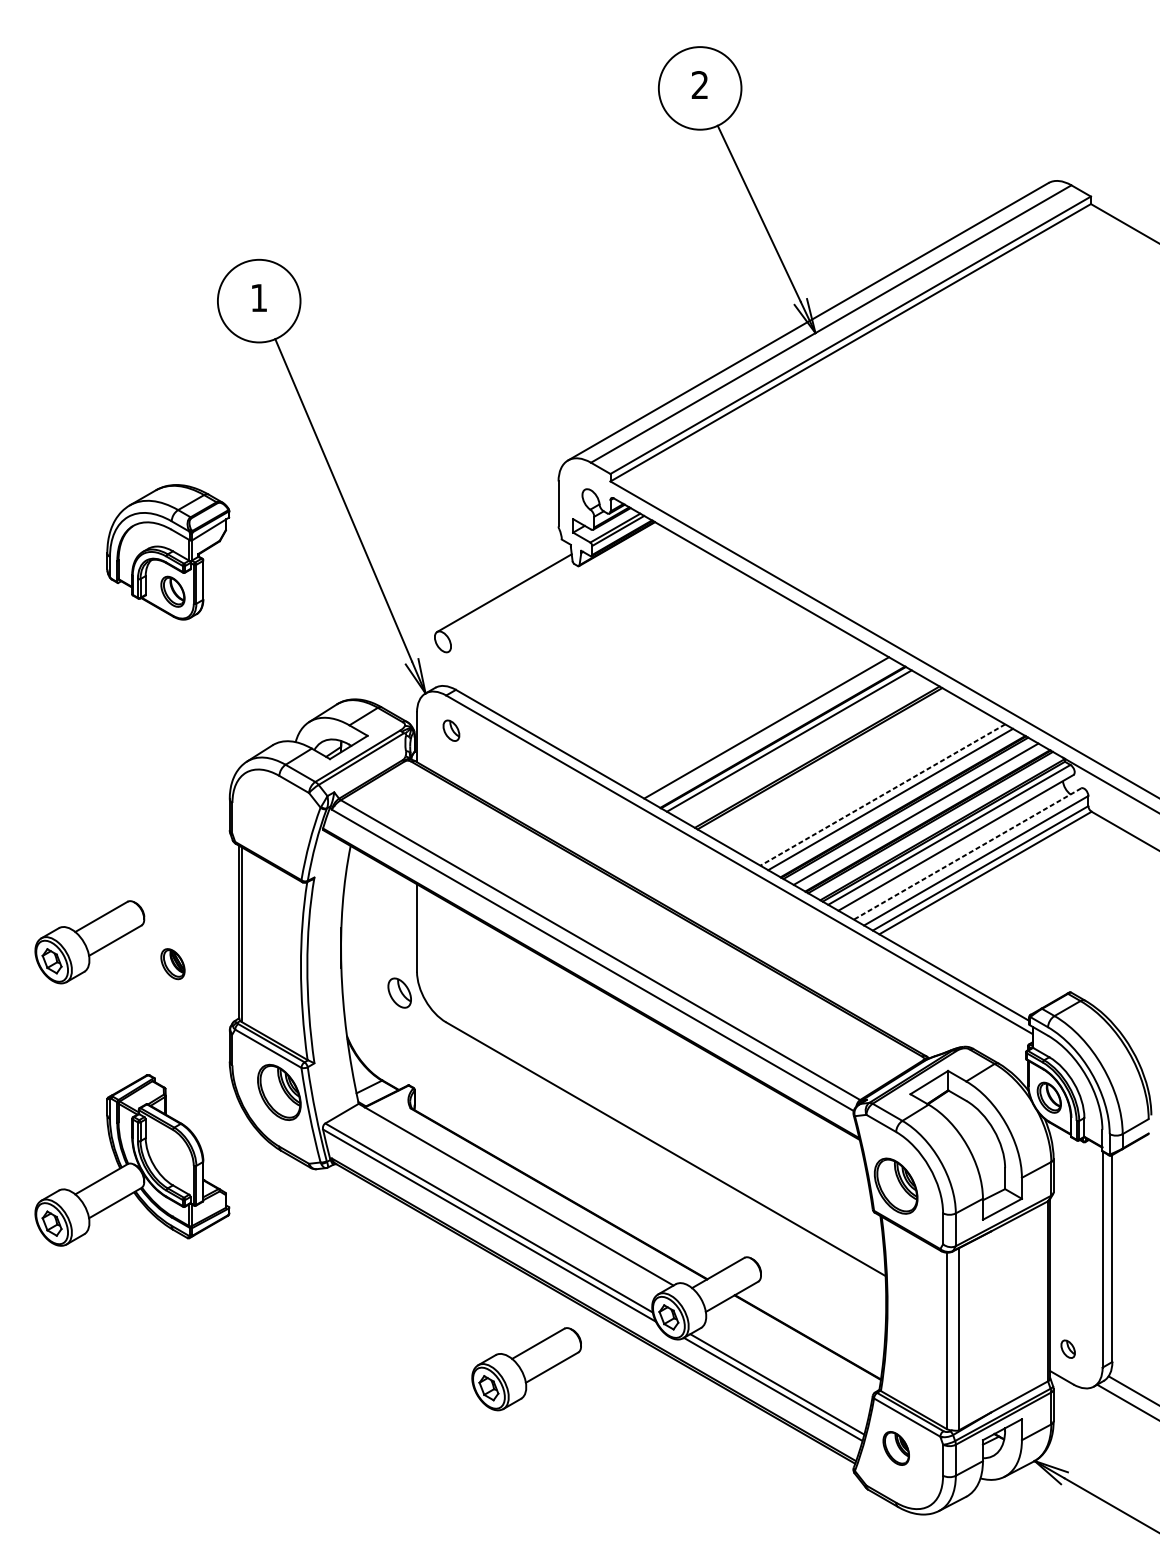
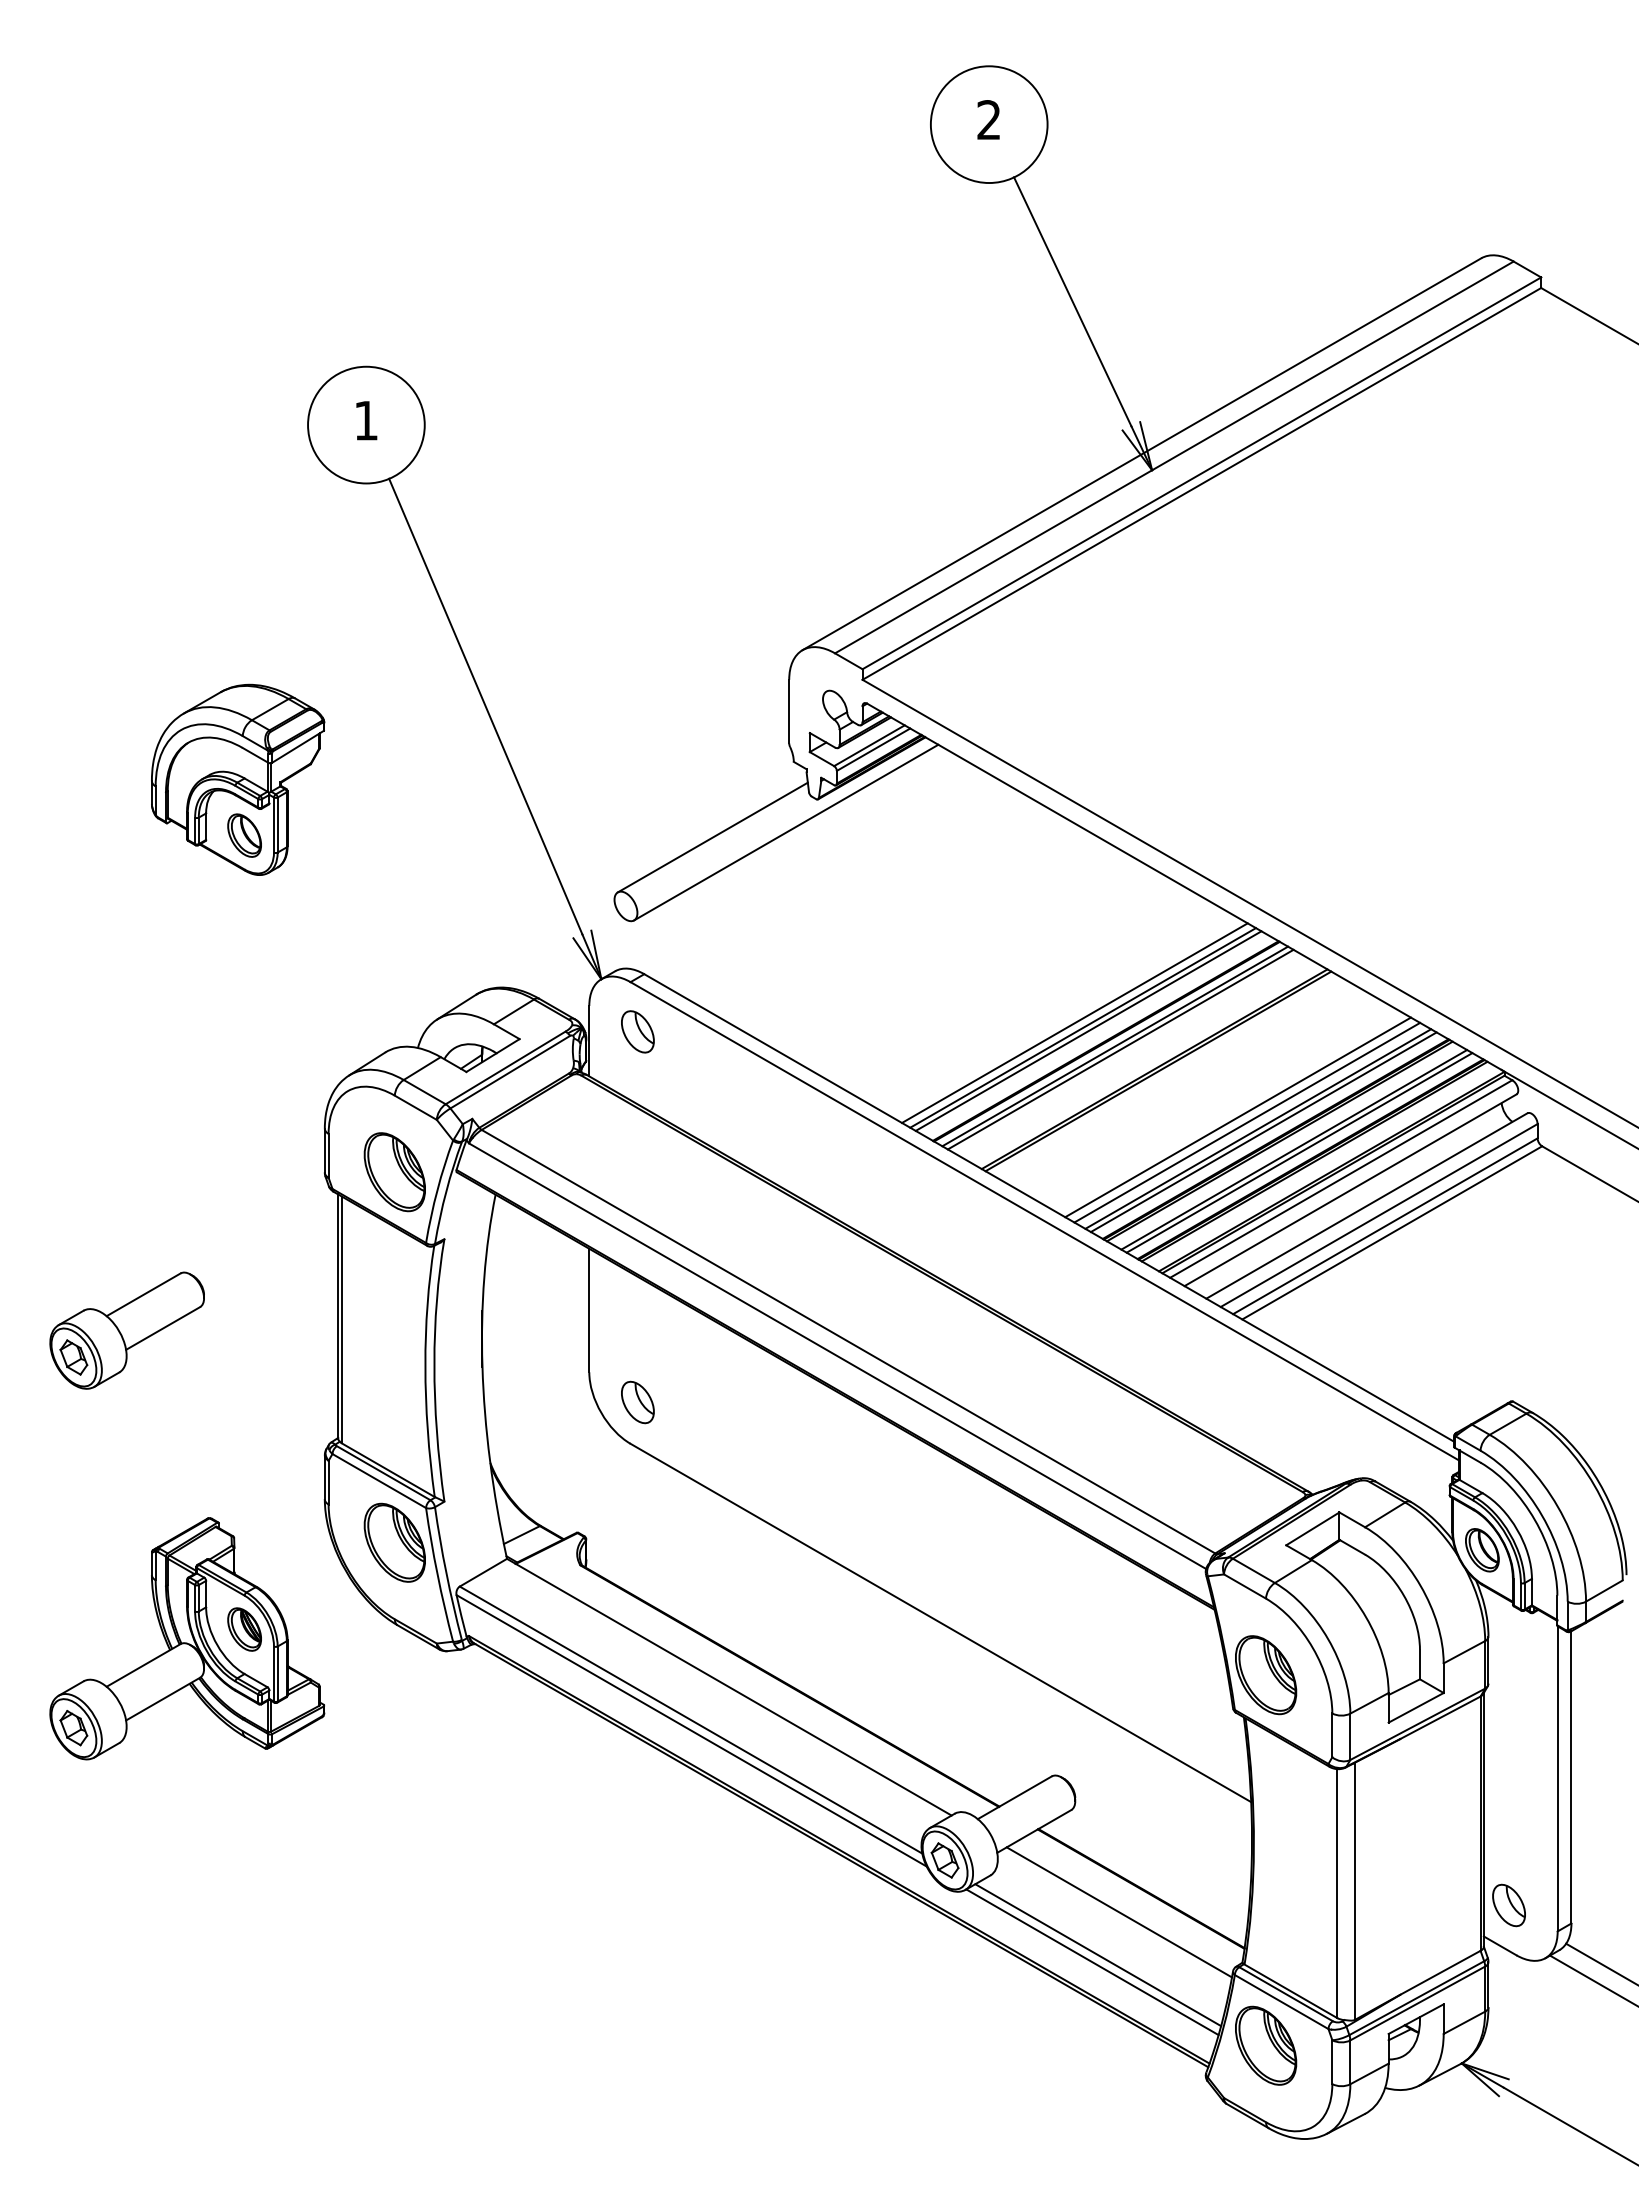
line: (556, 589) -> (786, 832), added
line: (760, 724) -> (1074, 1022), added
line: (770, 729) -> (1088, 1030), added
part: (451, 730) -> (637, 1031), size x1.43
line: (793, 743) -> (1120, 1049), added
line: (875, 791) -> (1237, 1117), added
line: (883, 794) -> (1247, 1122), dashed -> solid
line: (894, 801) -> (1263, 1132), added
line: (919, 816) -> (1299, 1152), added
part: (279, 830) -> (394, 1172), added
line: (967, 854) -> (1366, 1206), dashed -> solid
part: (172, 964) -> (244, 1629), moved
part: (399, 993) -> (637, 1402), moved
part: (1067, 1349) -> (1508, 1905), size x1.67
line: (791, 1354) -> (1118, 1912), added
part: (526, 1369) -> (743, 1933), removed
part: (896, 1448) -> (1266, 2045), size x1.67

